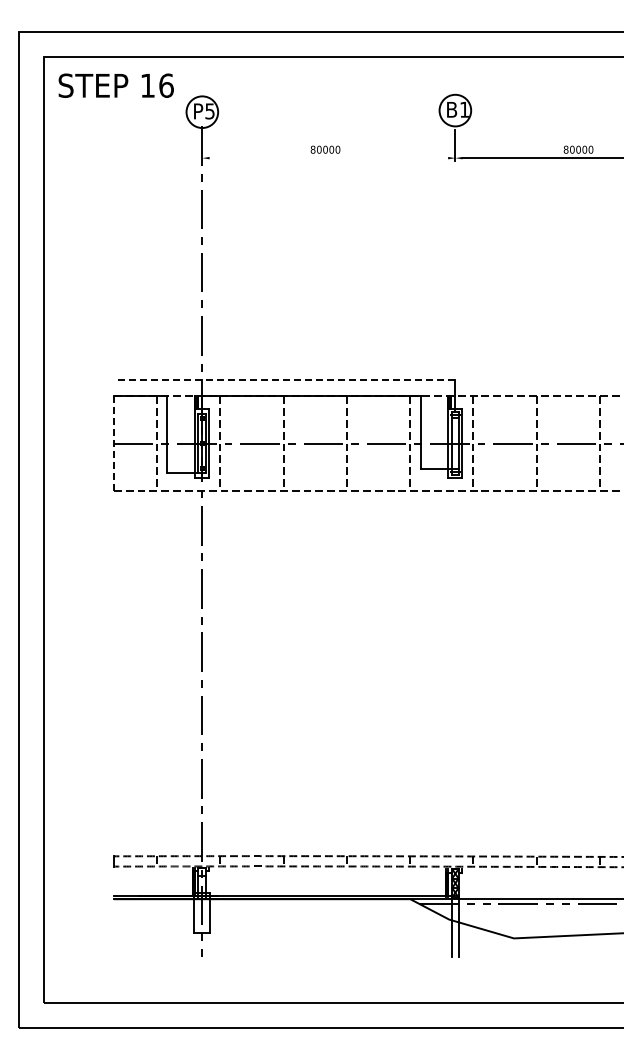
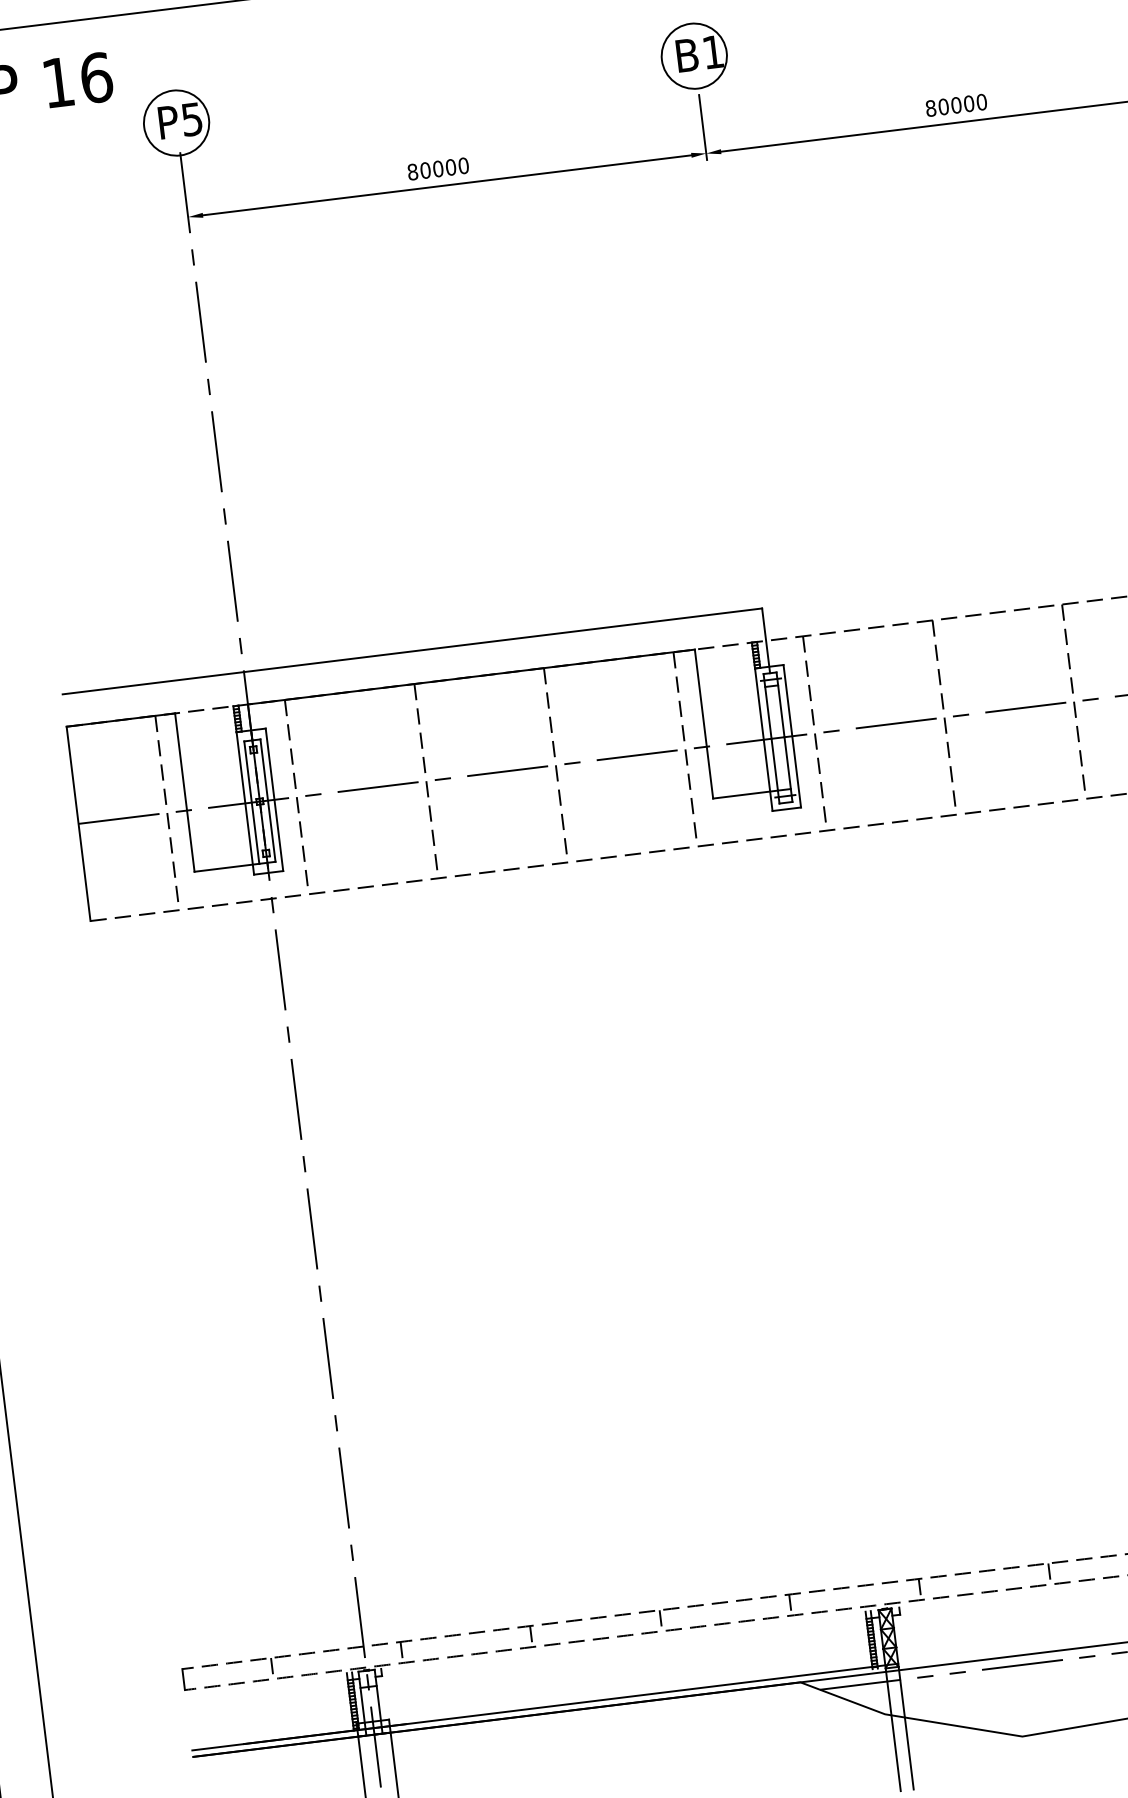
line: (328, 158) -> (446, 186), added
line: (284, 380) -> (412, 651), dashed -> solid
line: (113, 444) -> (78, 825), dashed -> solid

